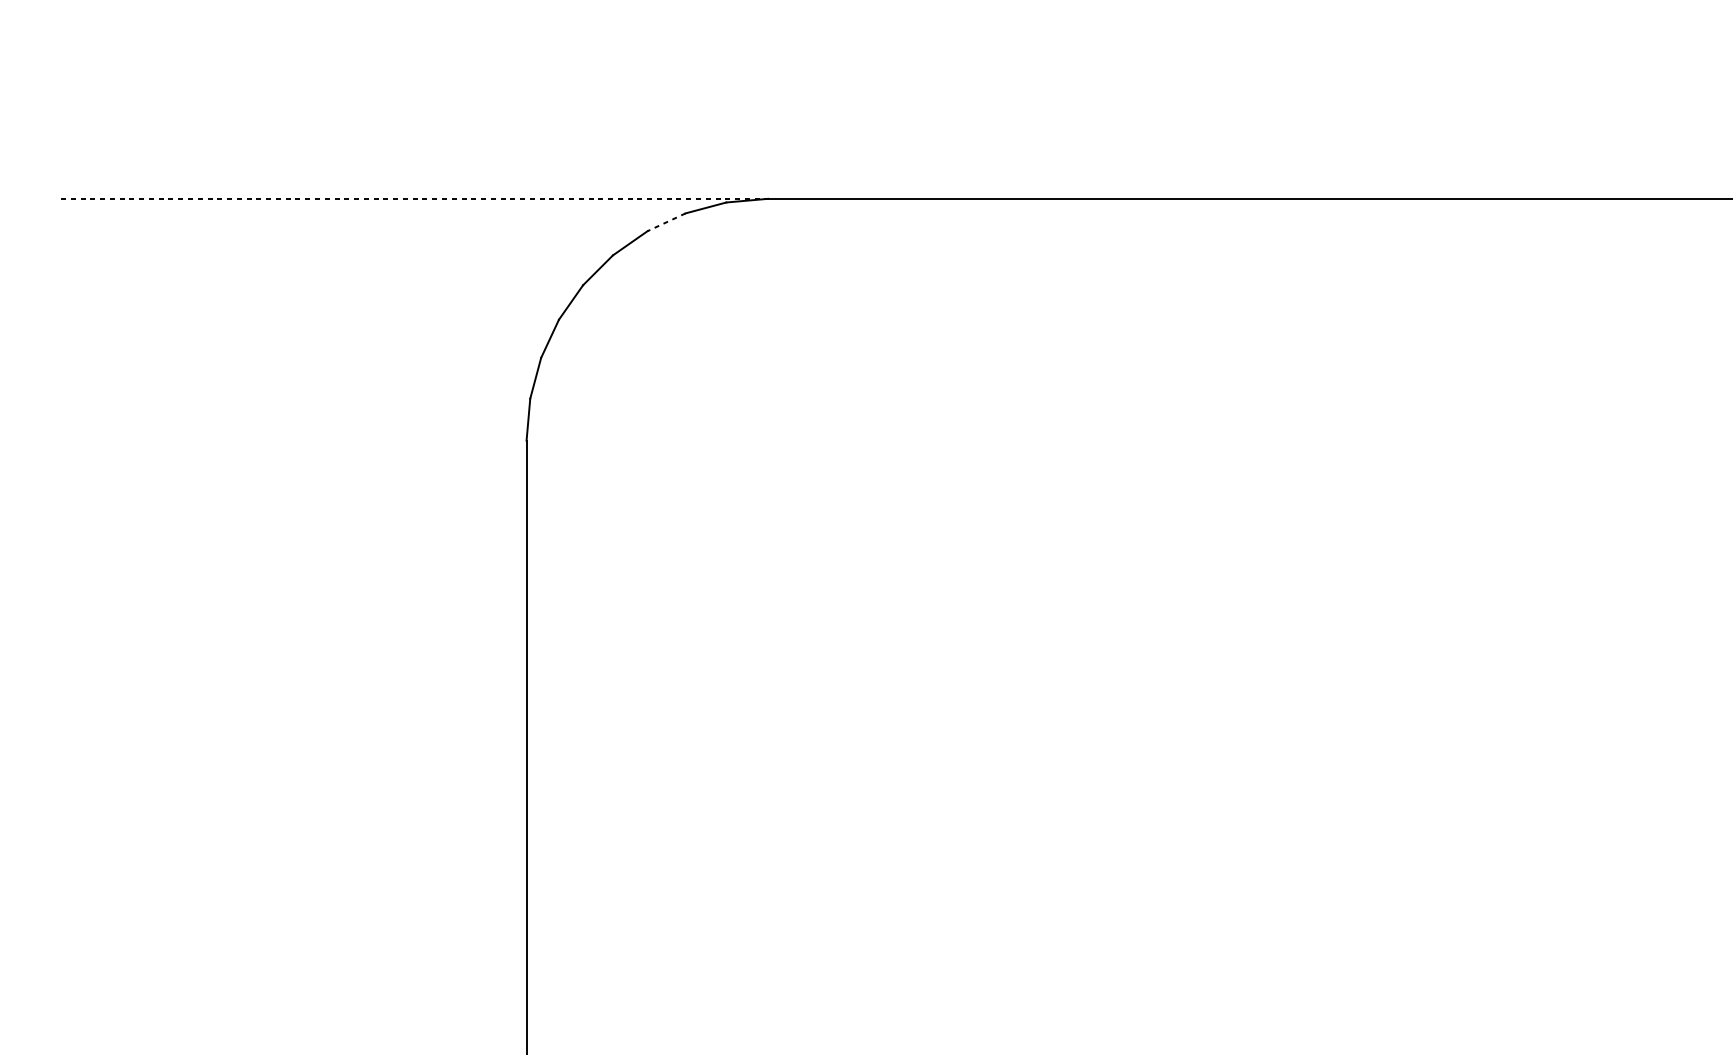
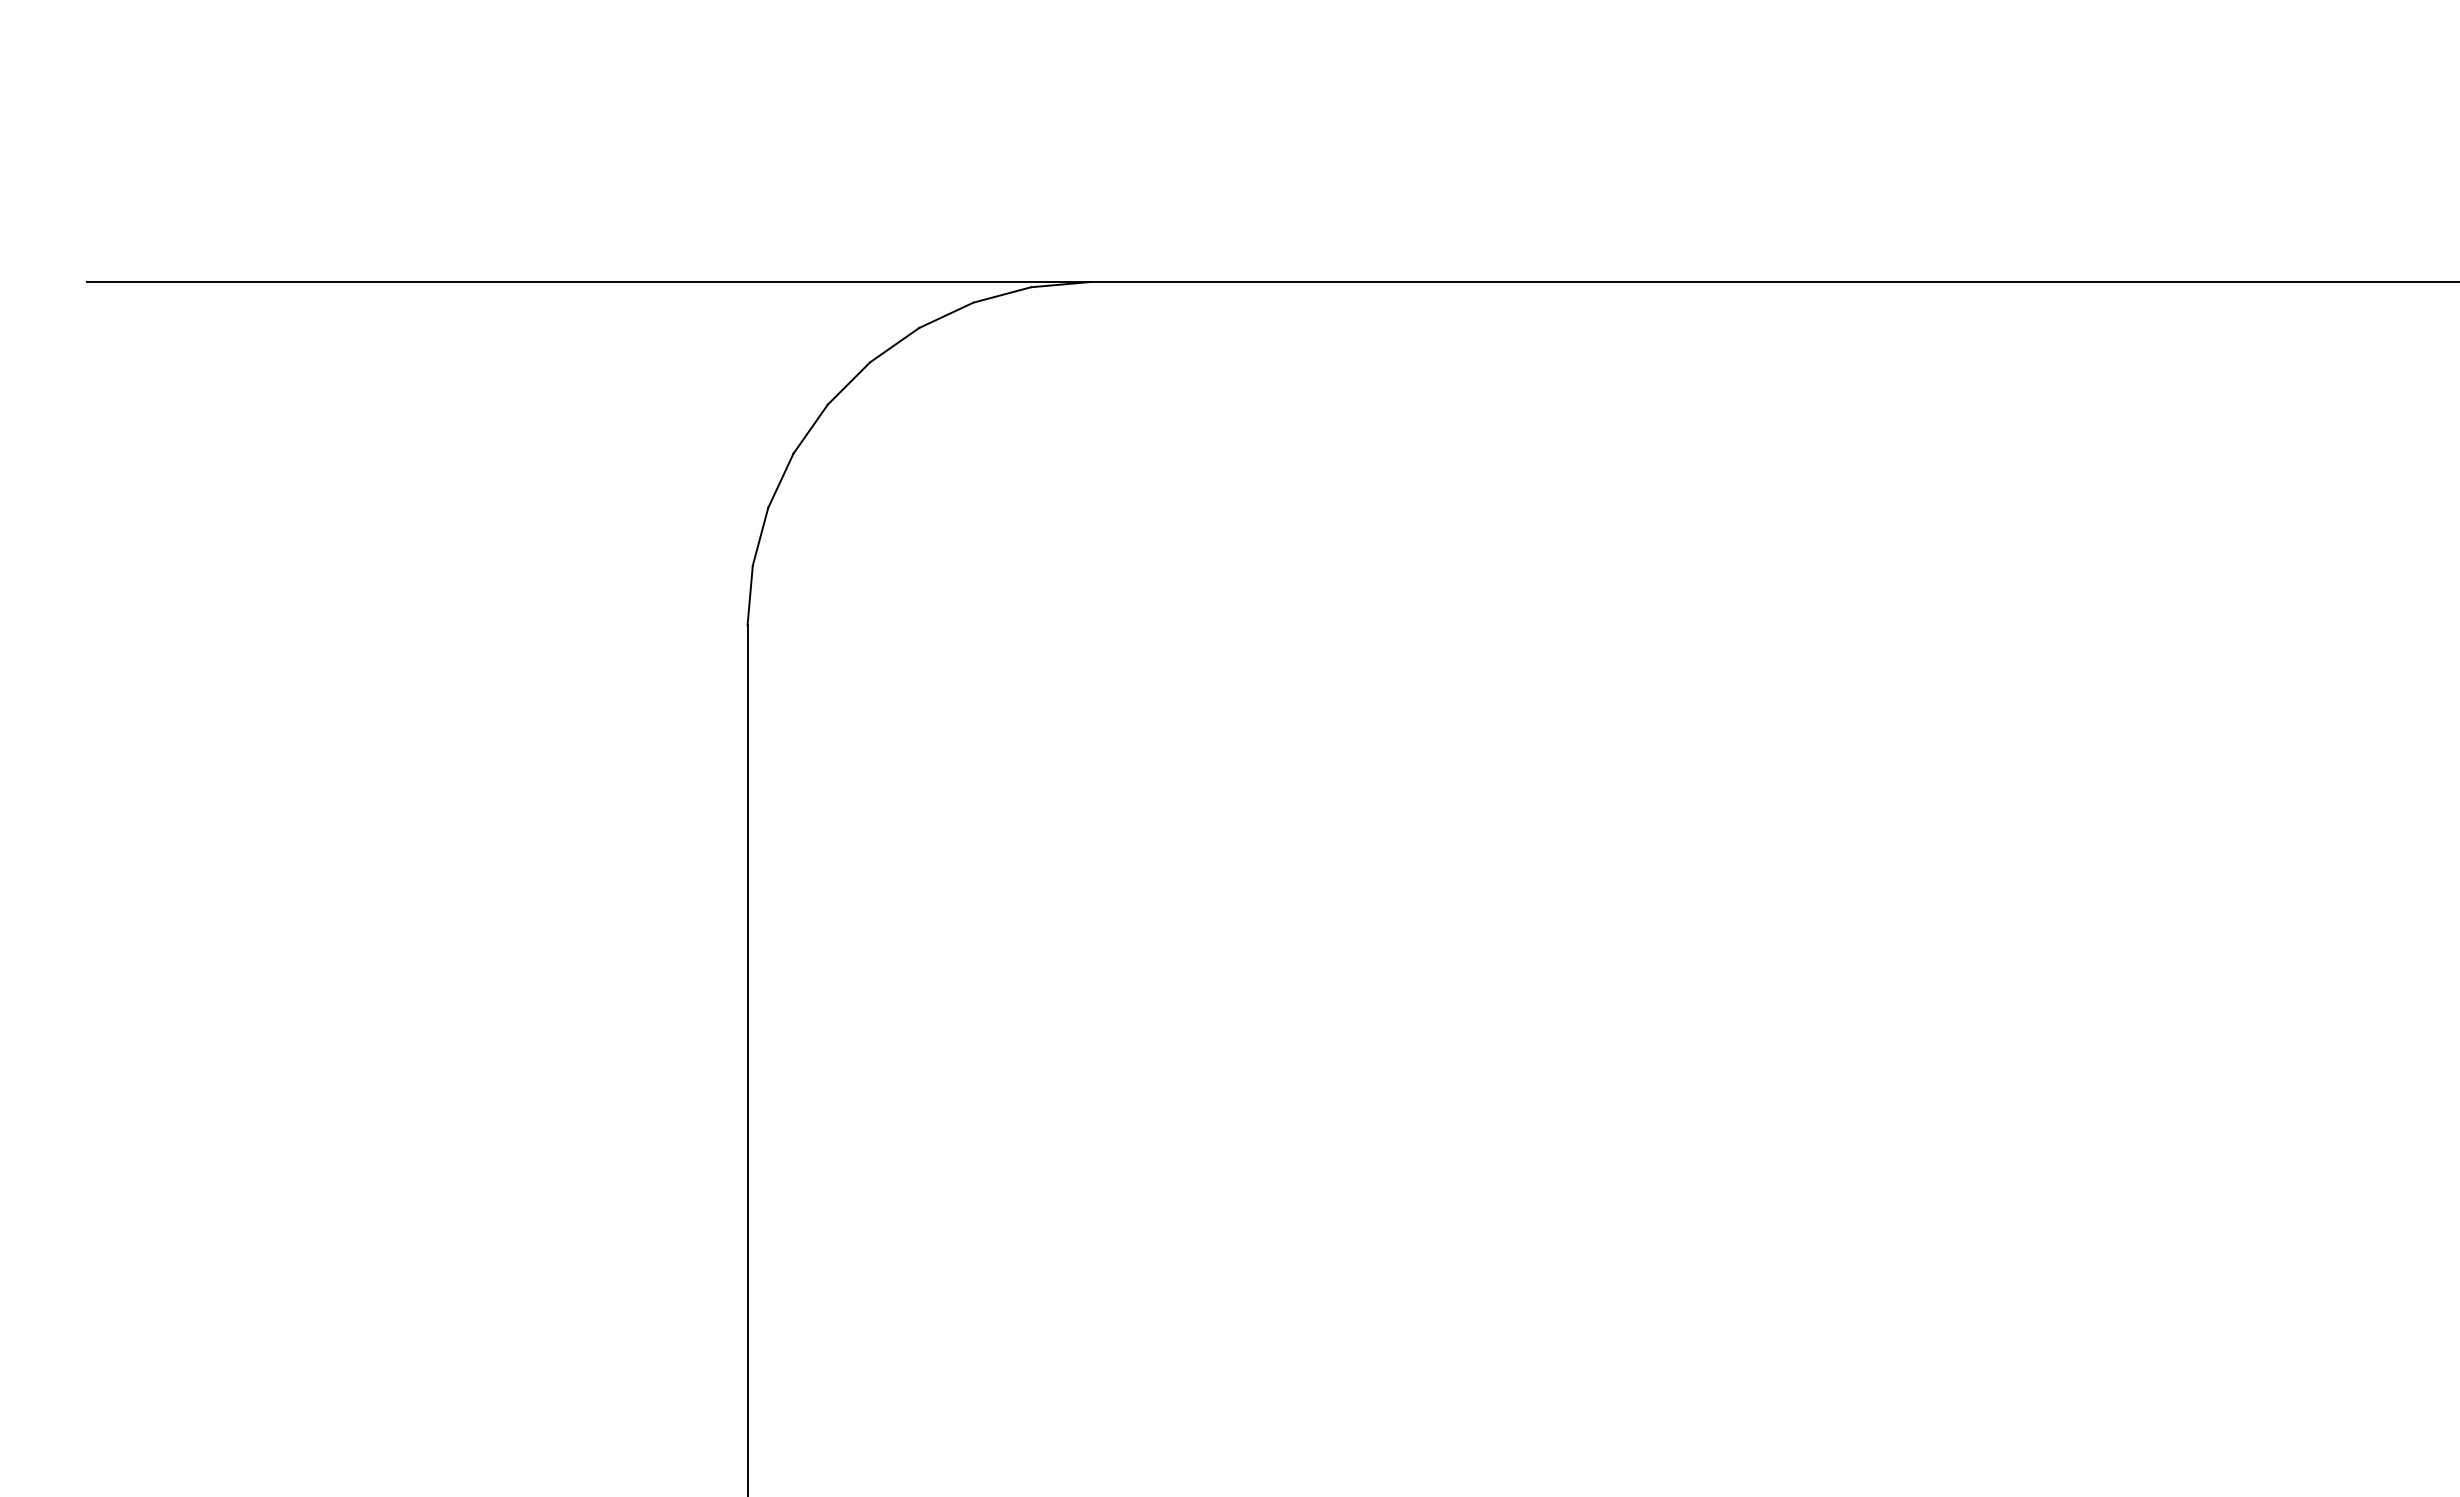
line: (414, 199) -> (588, 282), dashed -> solid
line: (666, 222) -> (946, 315), dashed -> solid

